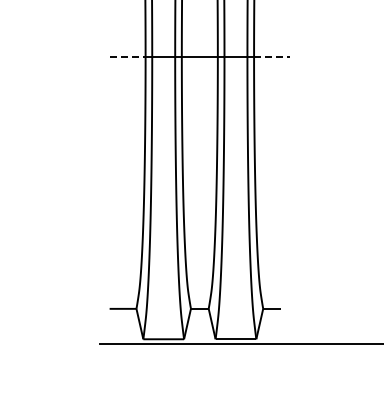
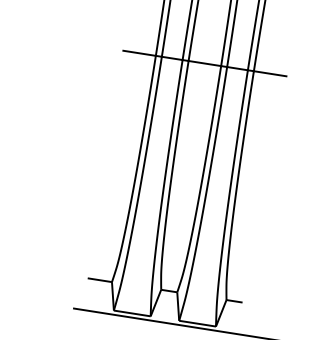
line: (127, 57) -> (139, 53), dashed -> solid
line: (272, 57) -> (270, 74), dashed -> solid

